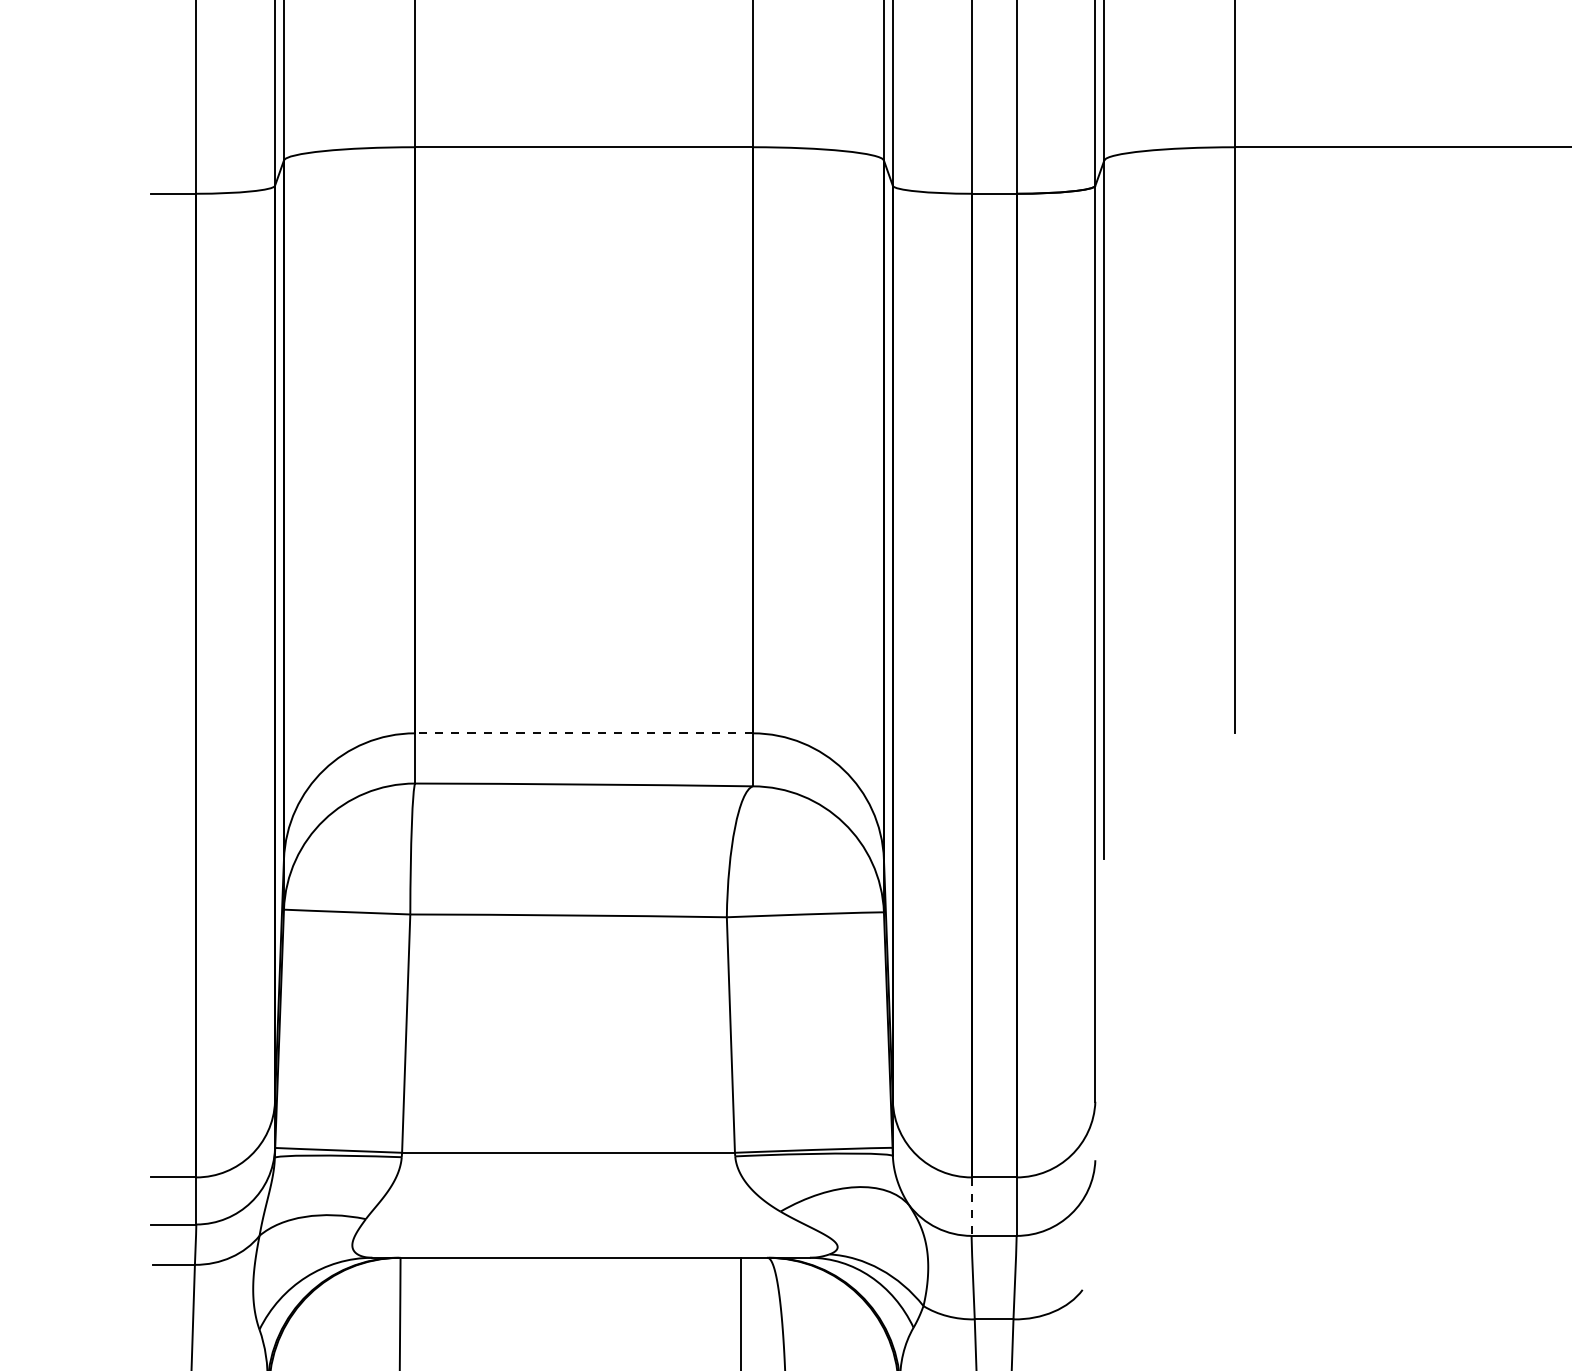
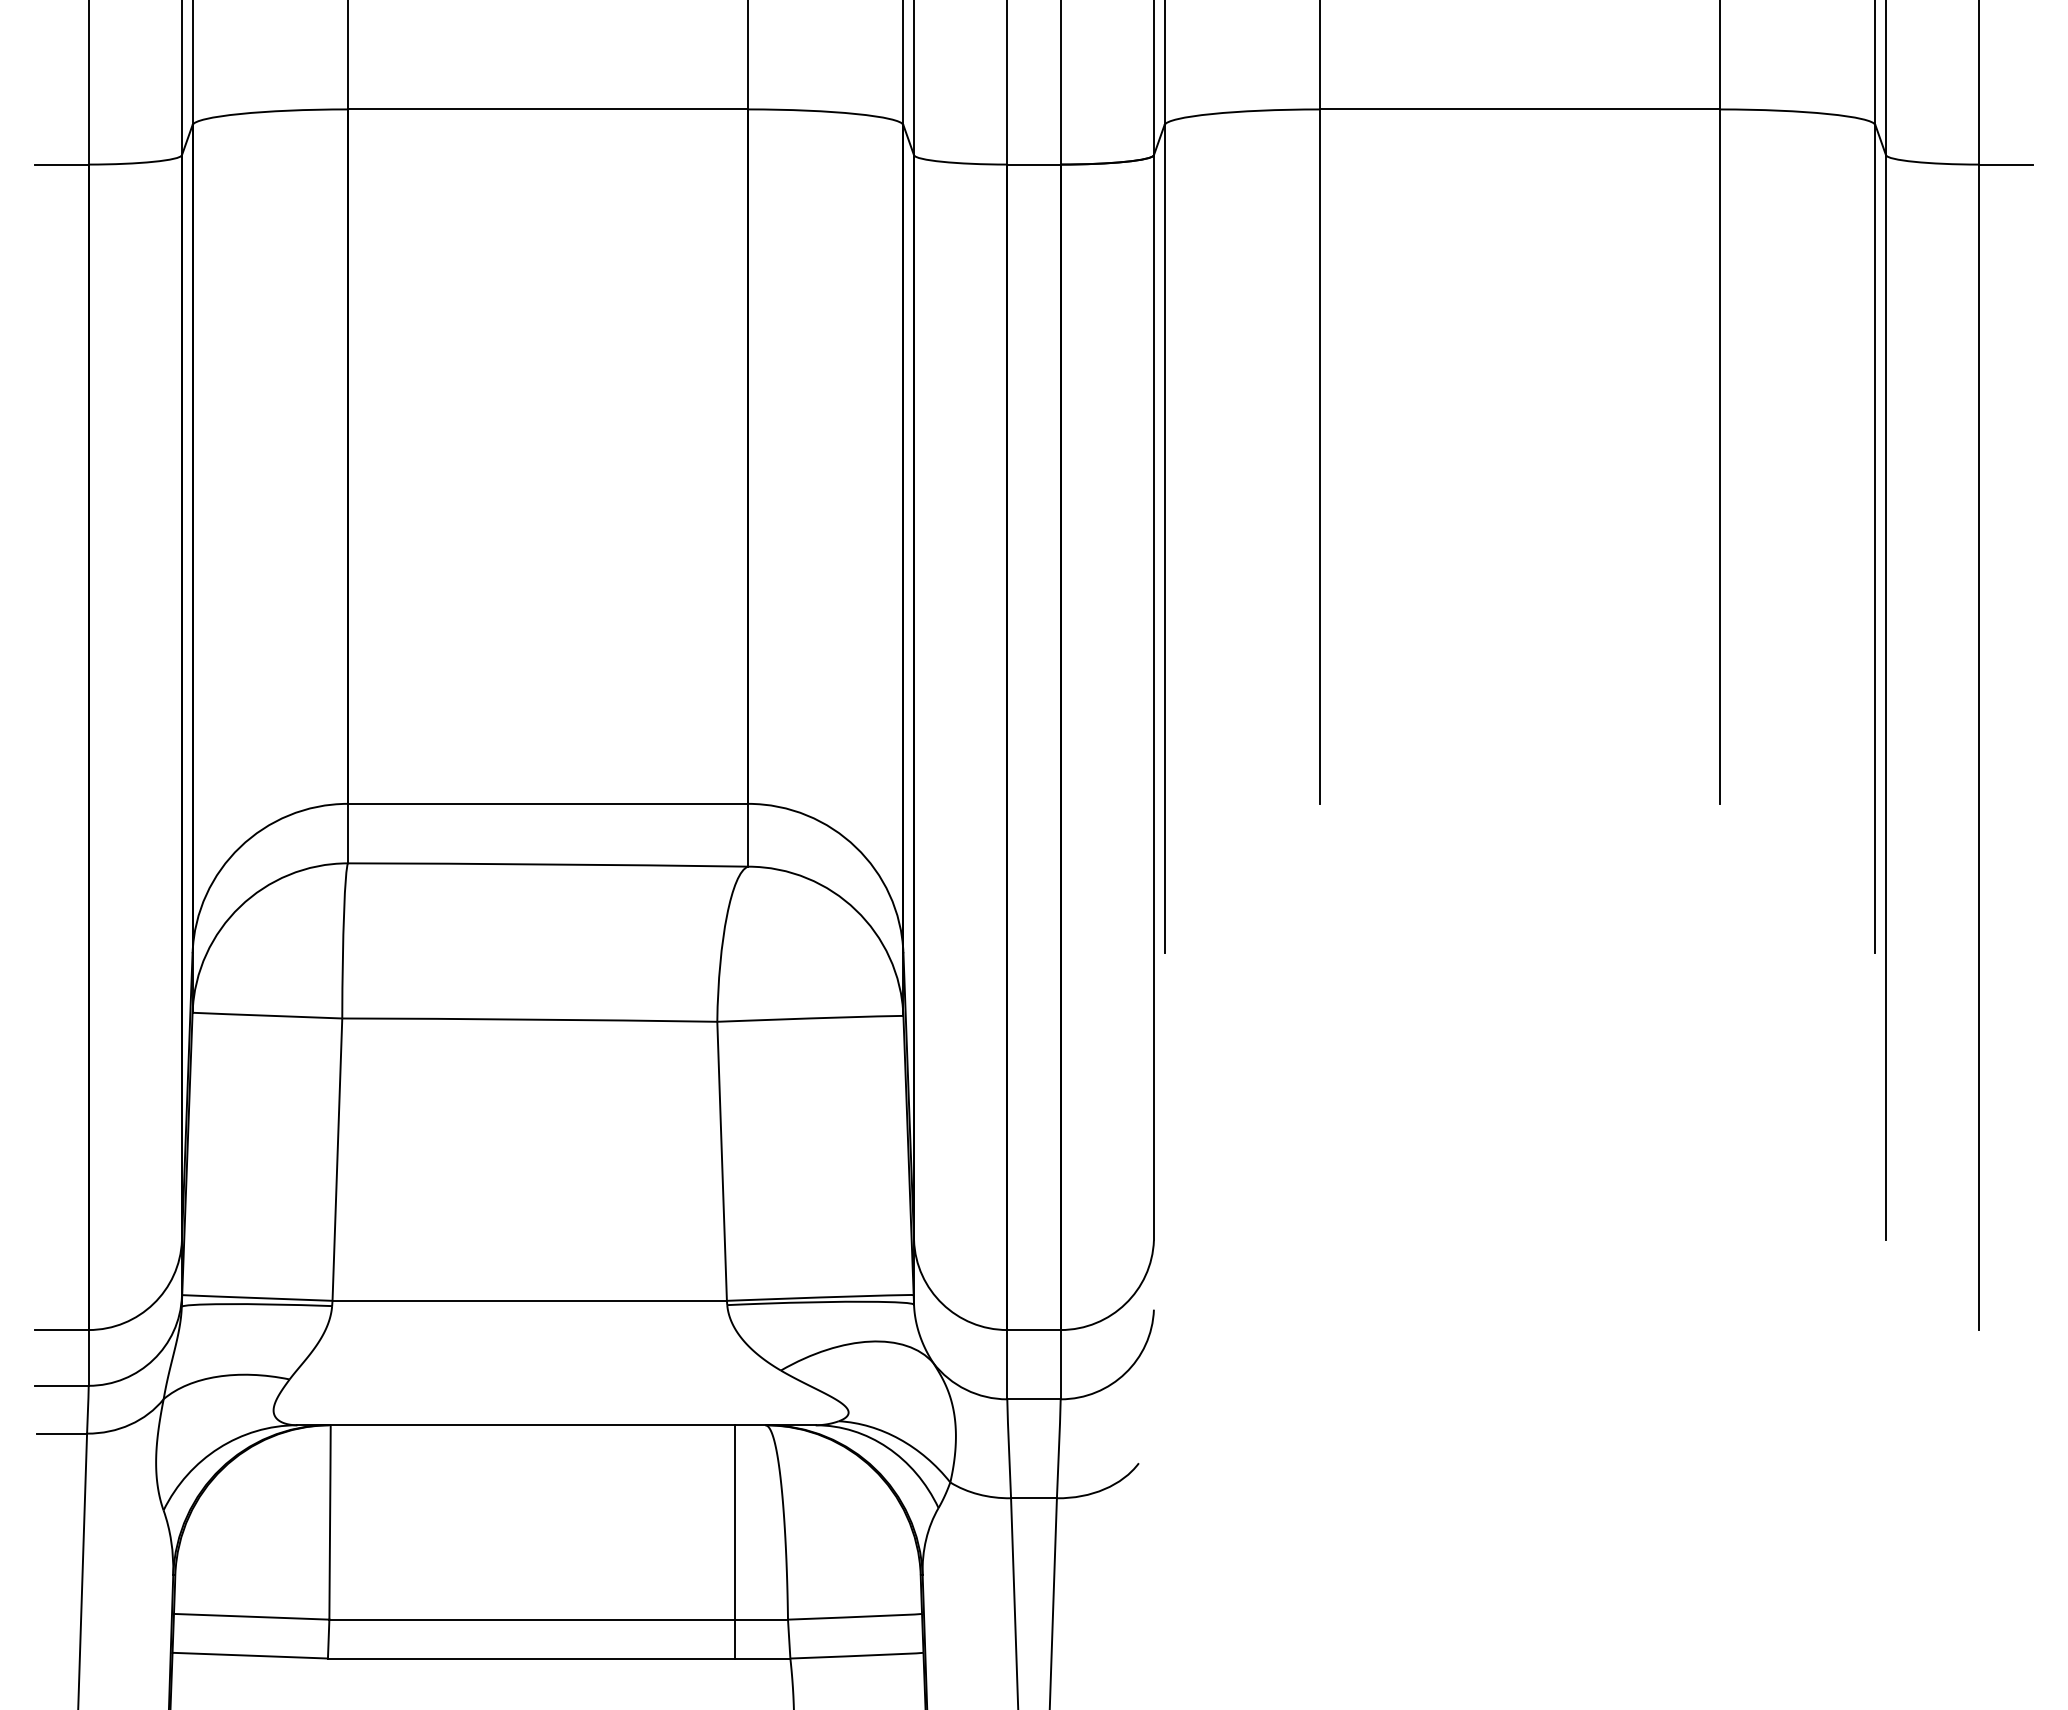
line: (583, 733) -> (547, 803), dashed -> solid
line: (971, 1206) -> (1007, 1364), dashed -> solid

